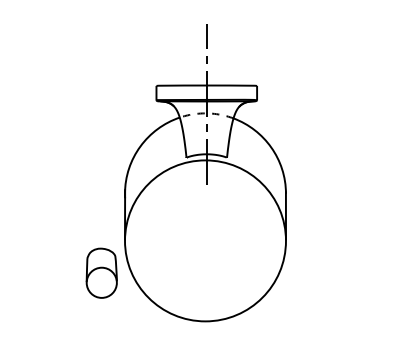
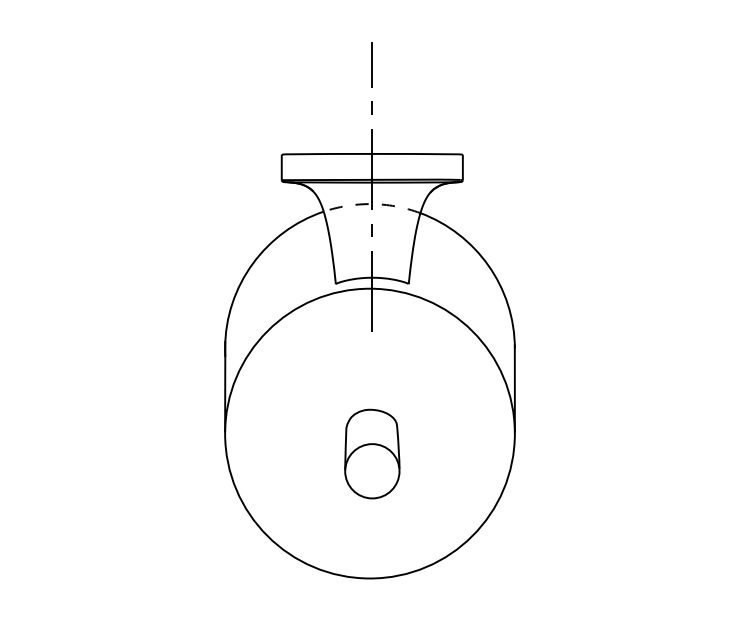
part: (101, 272) -> (371, 452), moved

